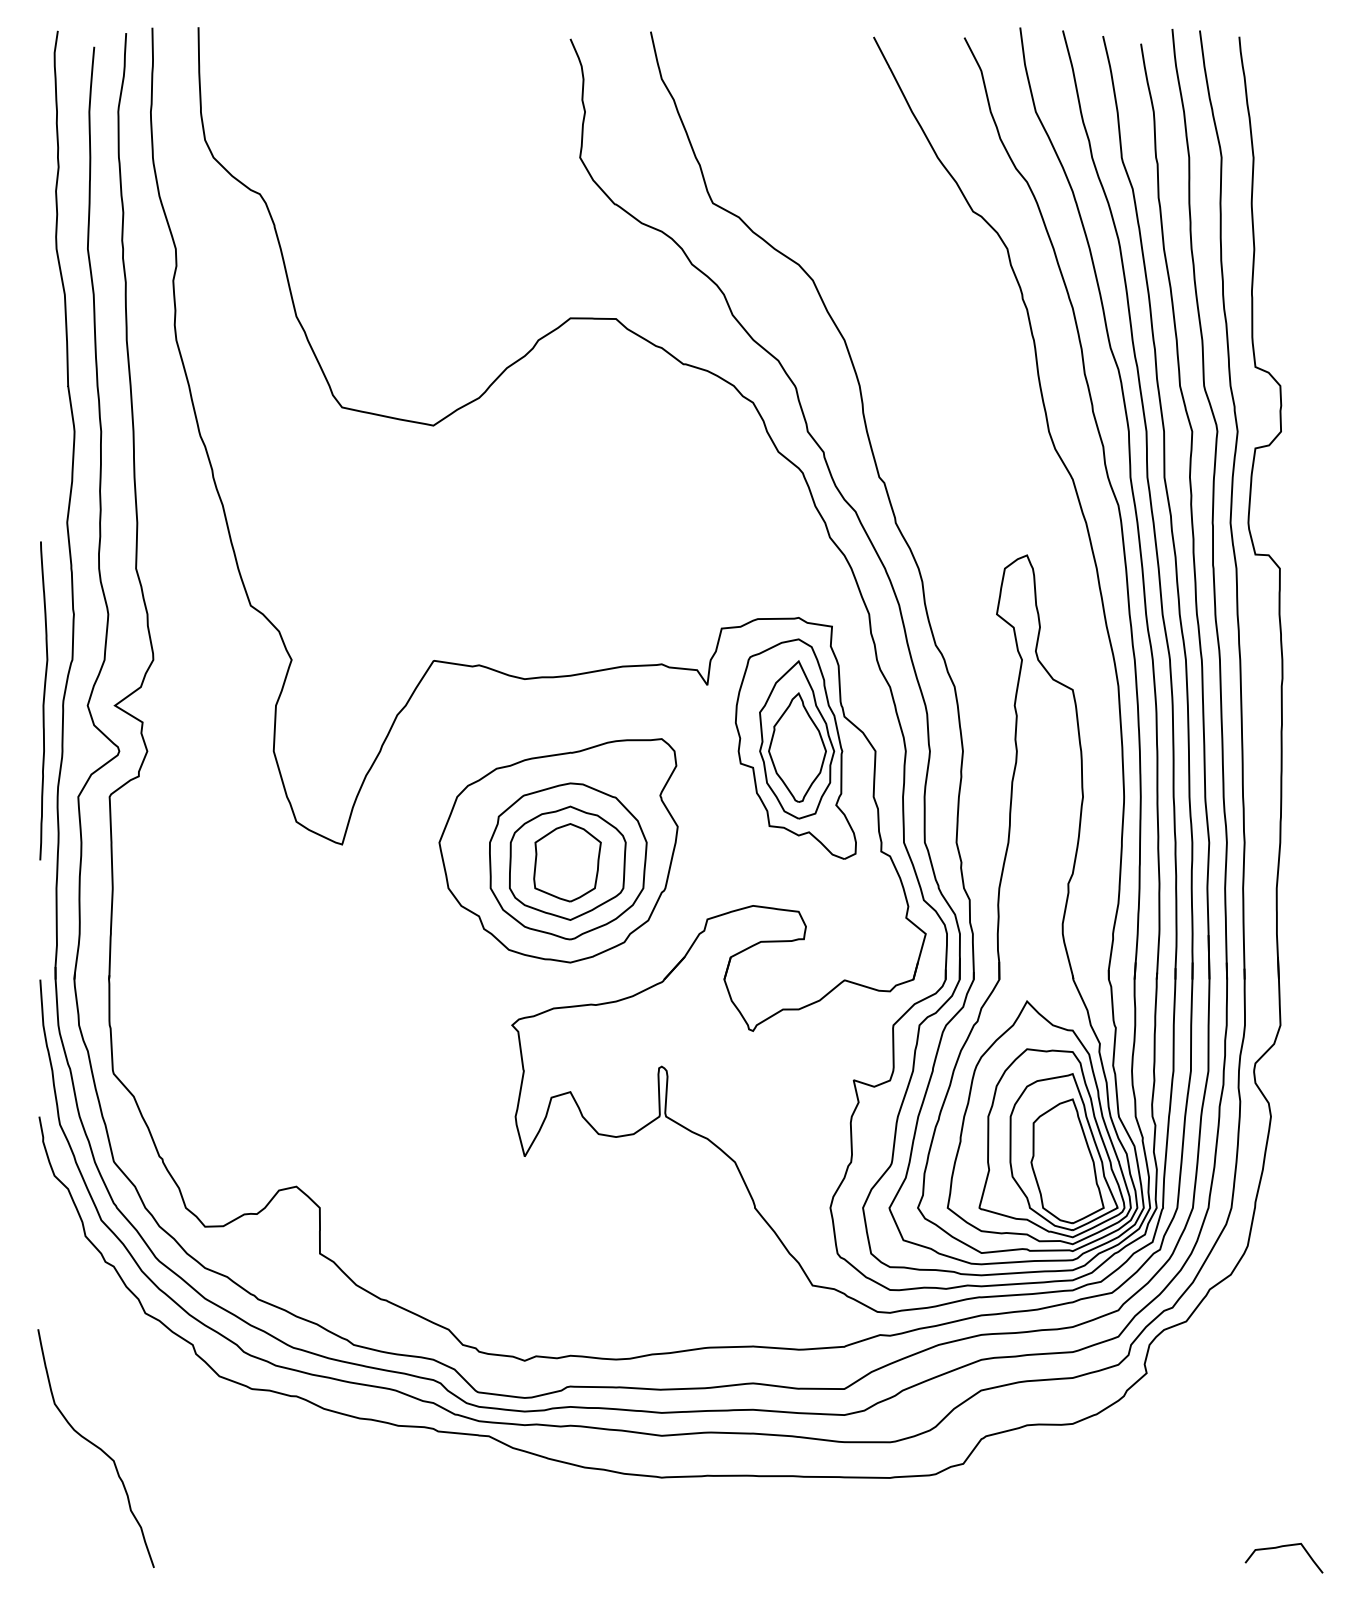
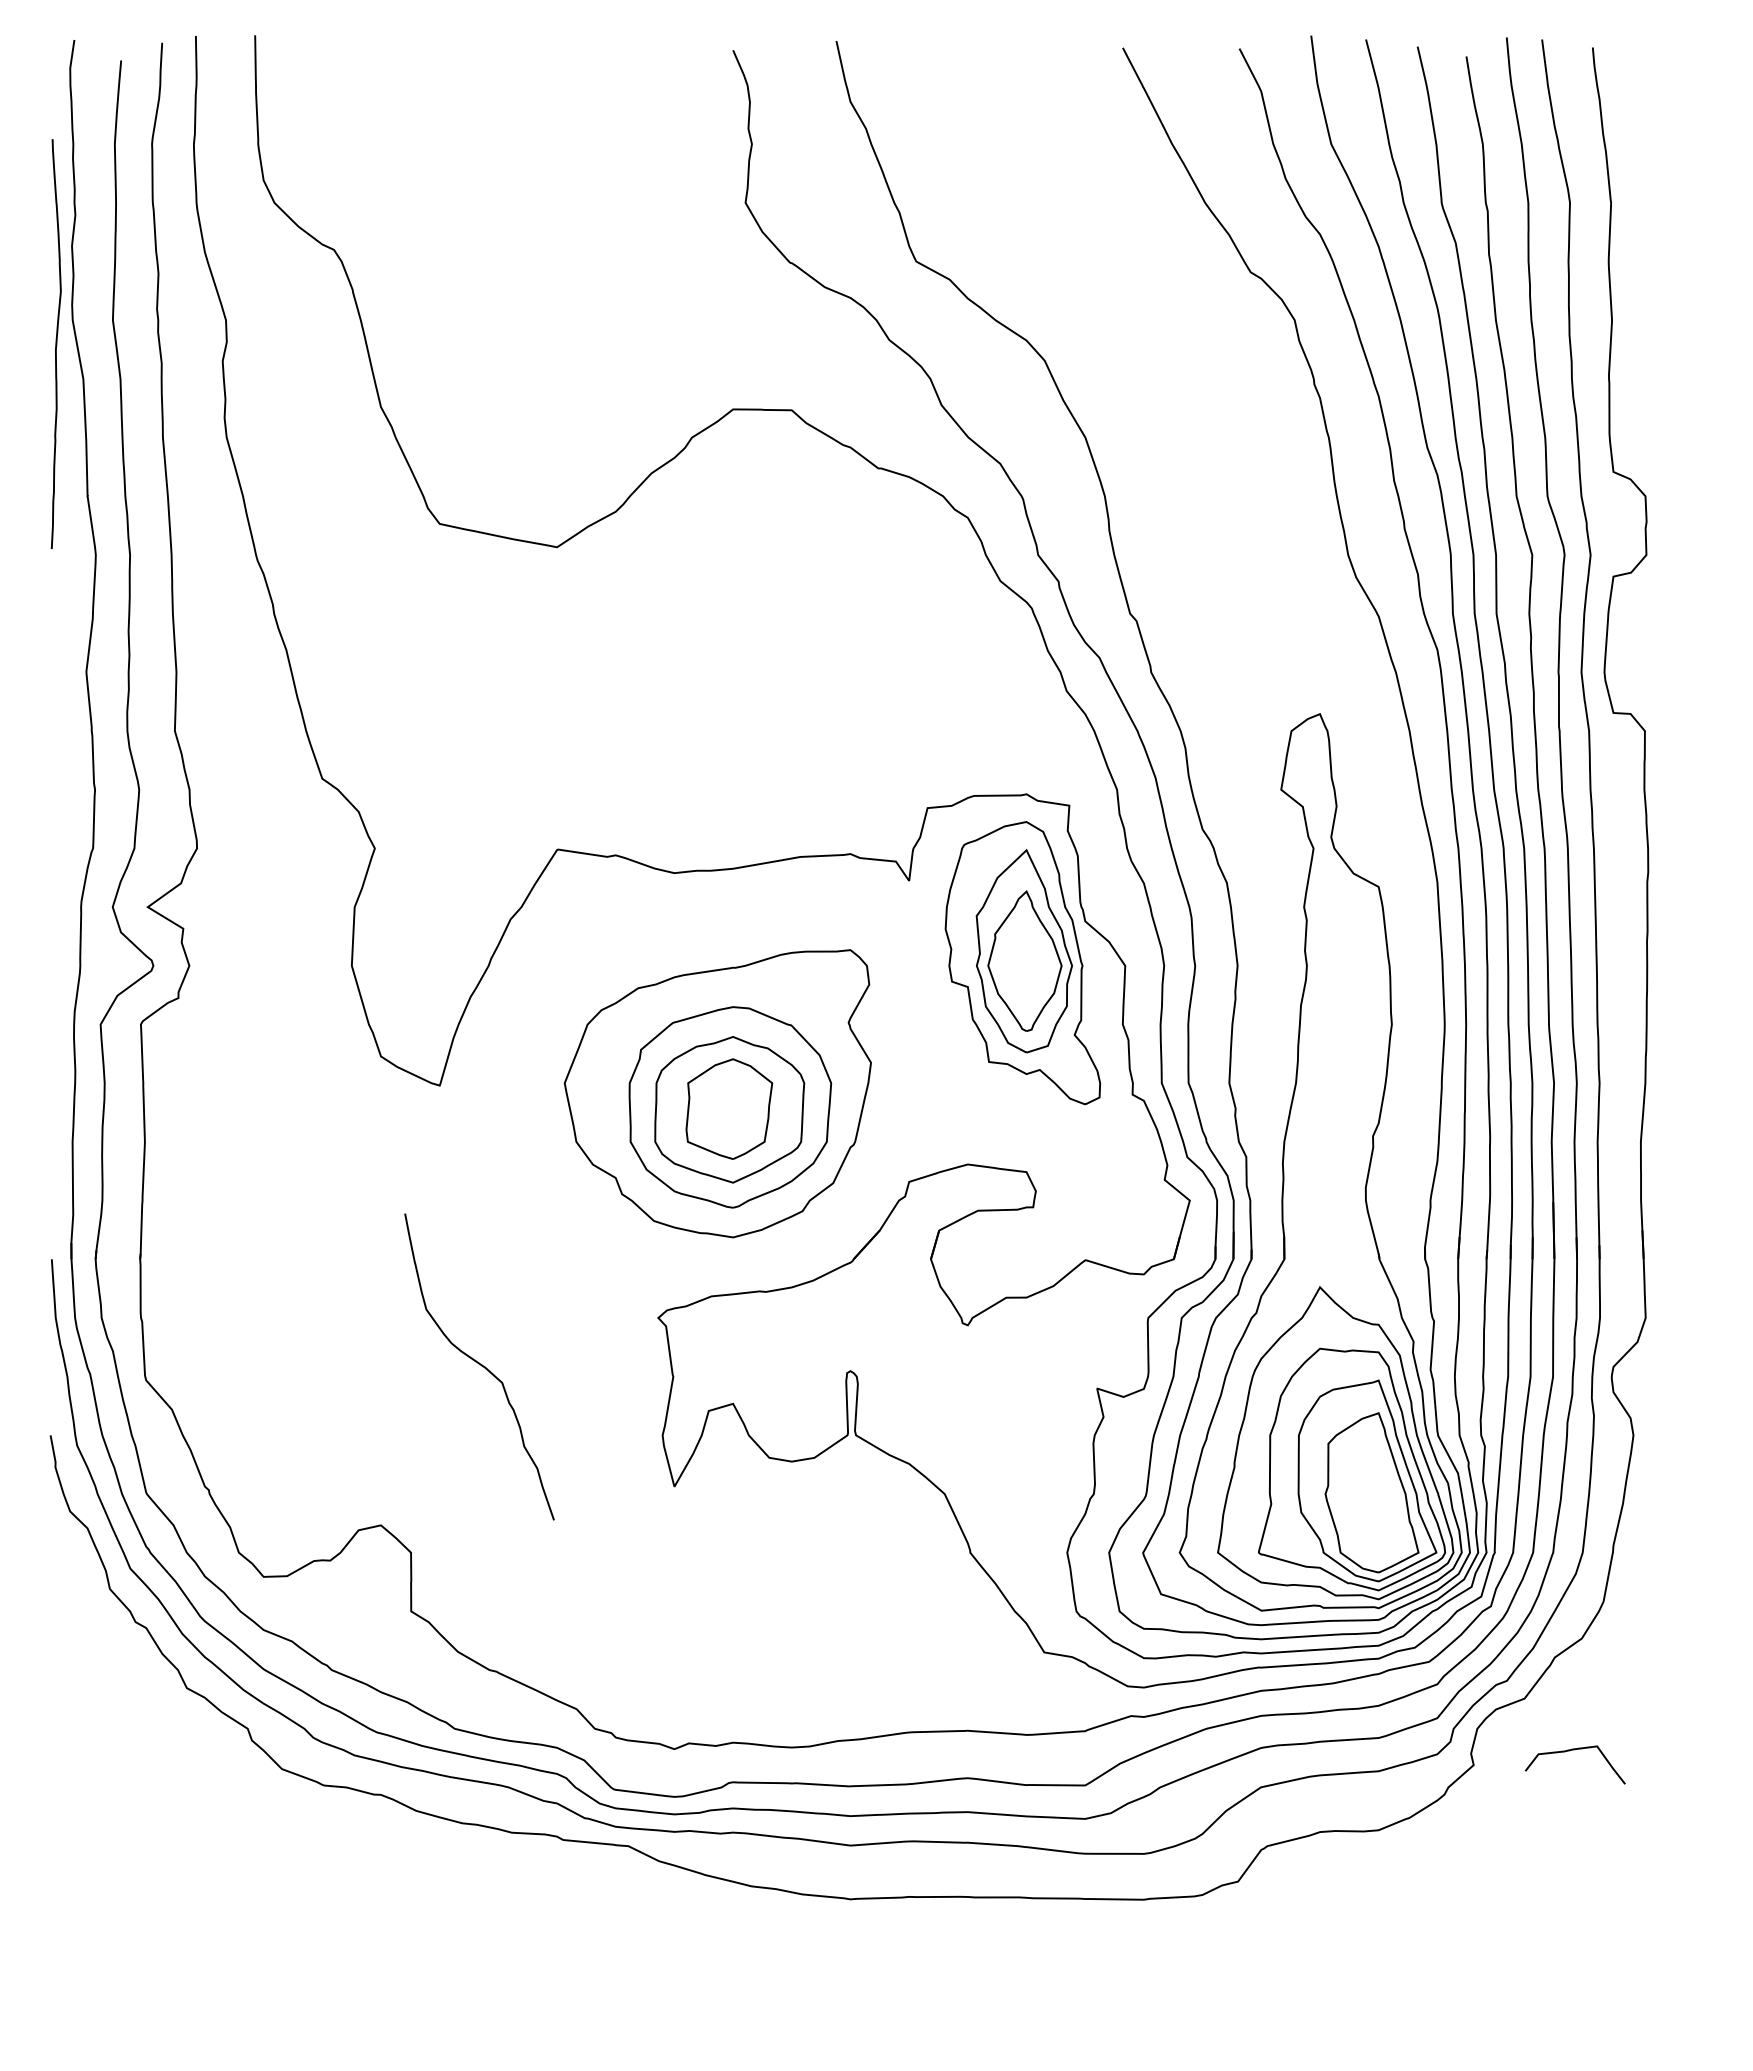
curve: (43, 700) -> (55, 343), moved
curve: (96, 1447) -> (480, 1365), moved
curve: (1283, 1547) -> (1574, 1750), moved

